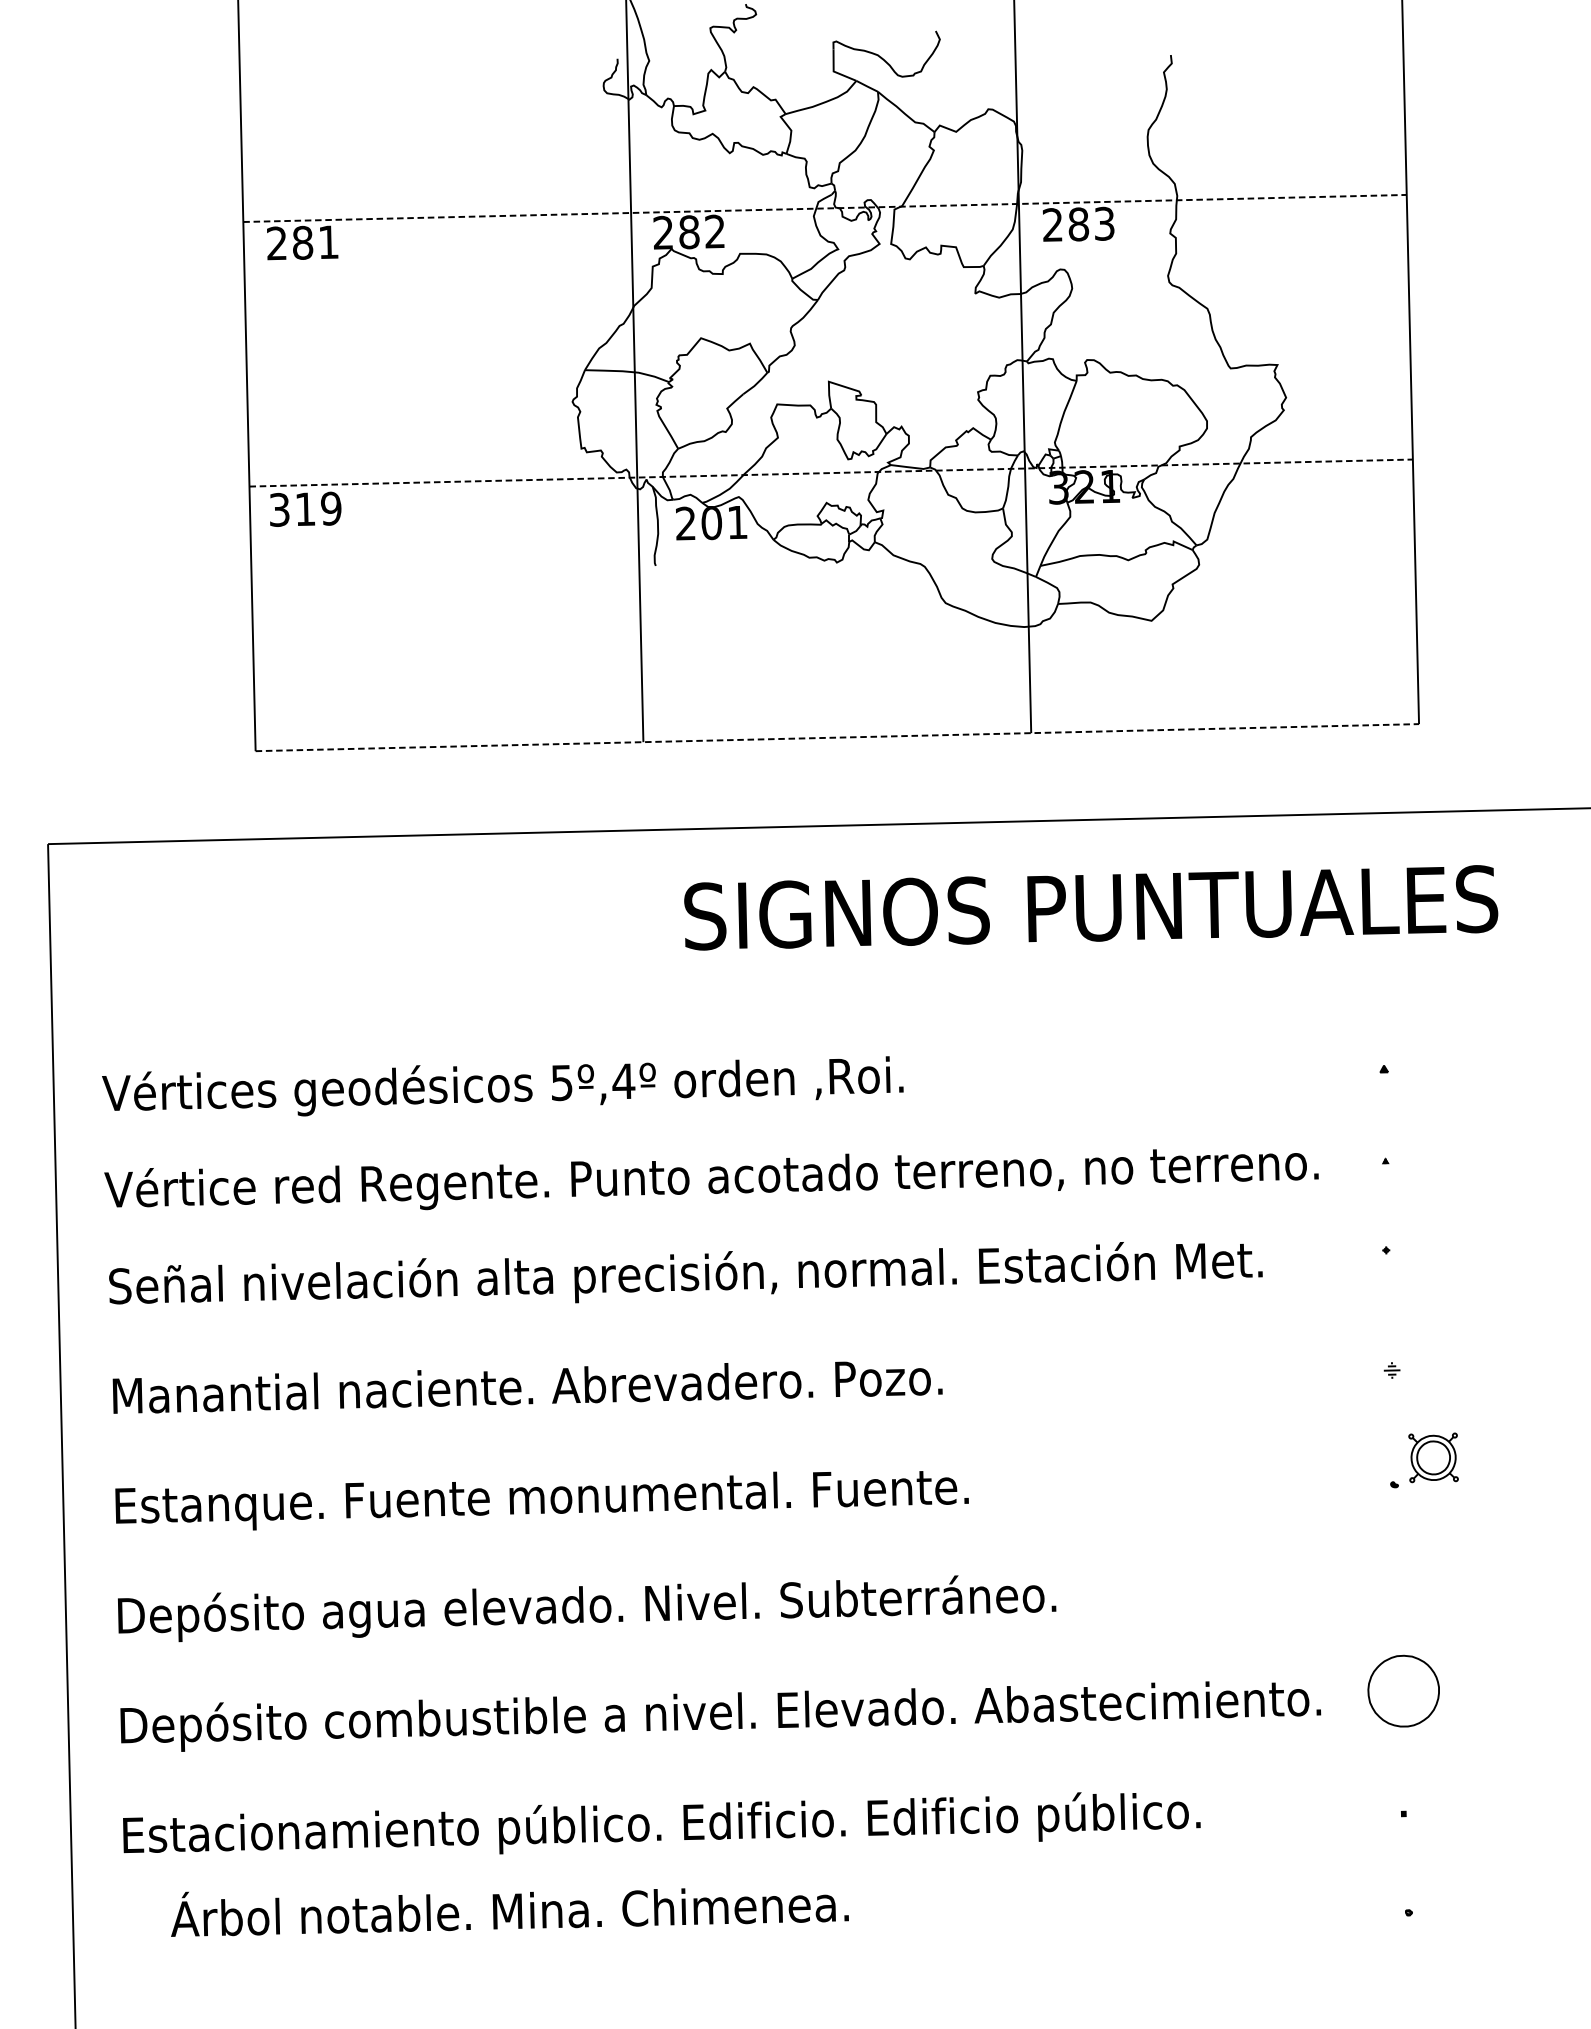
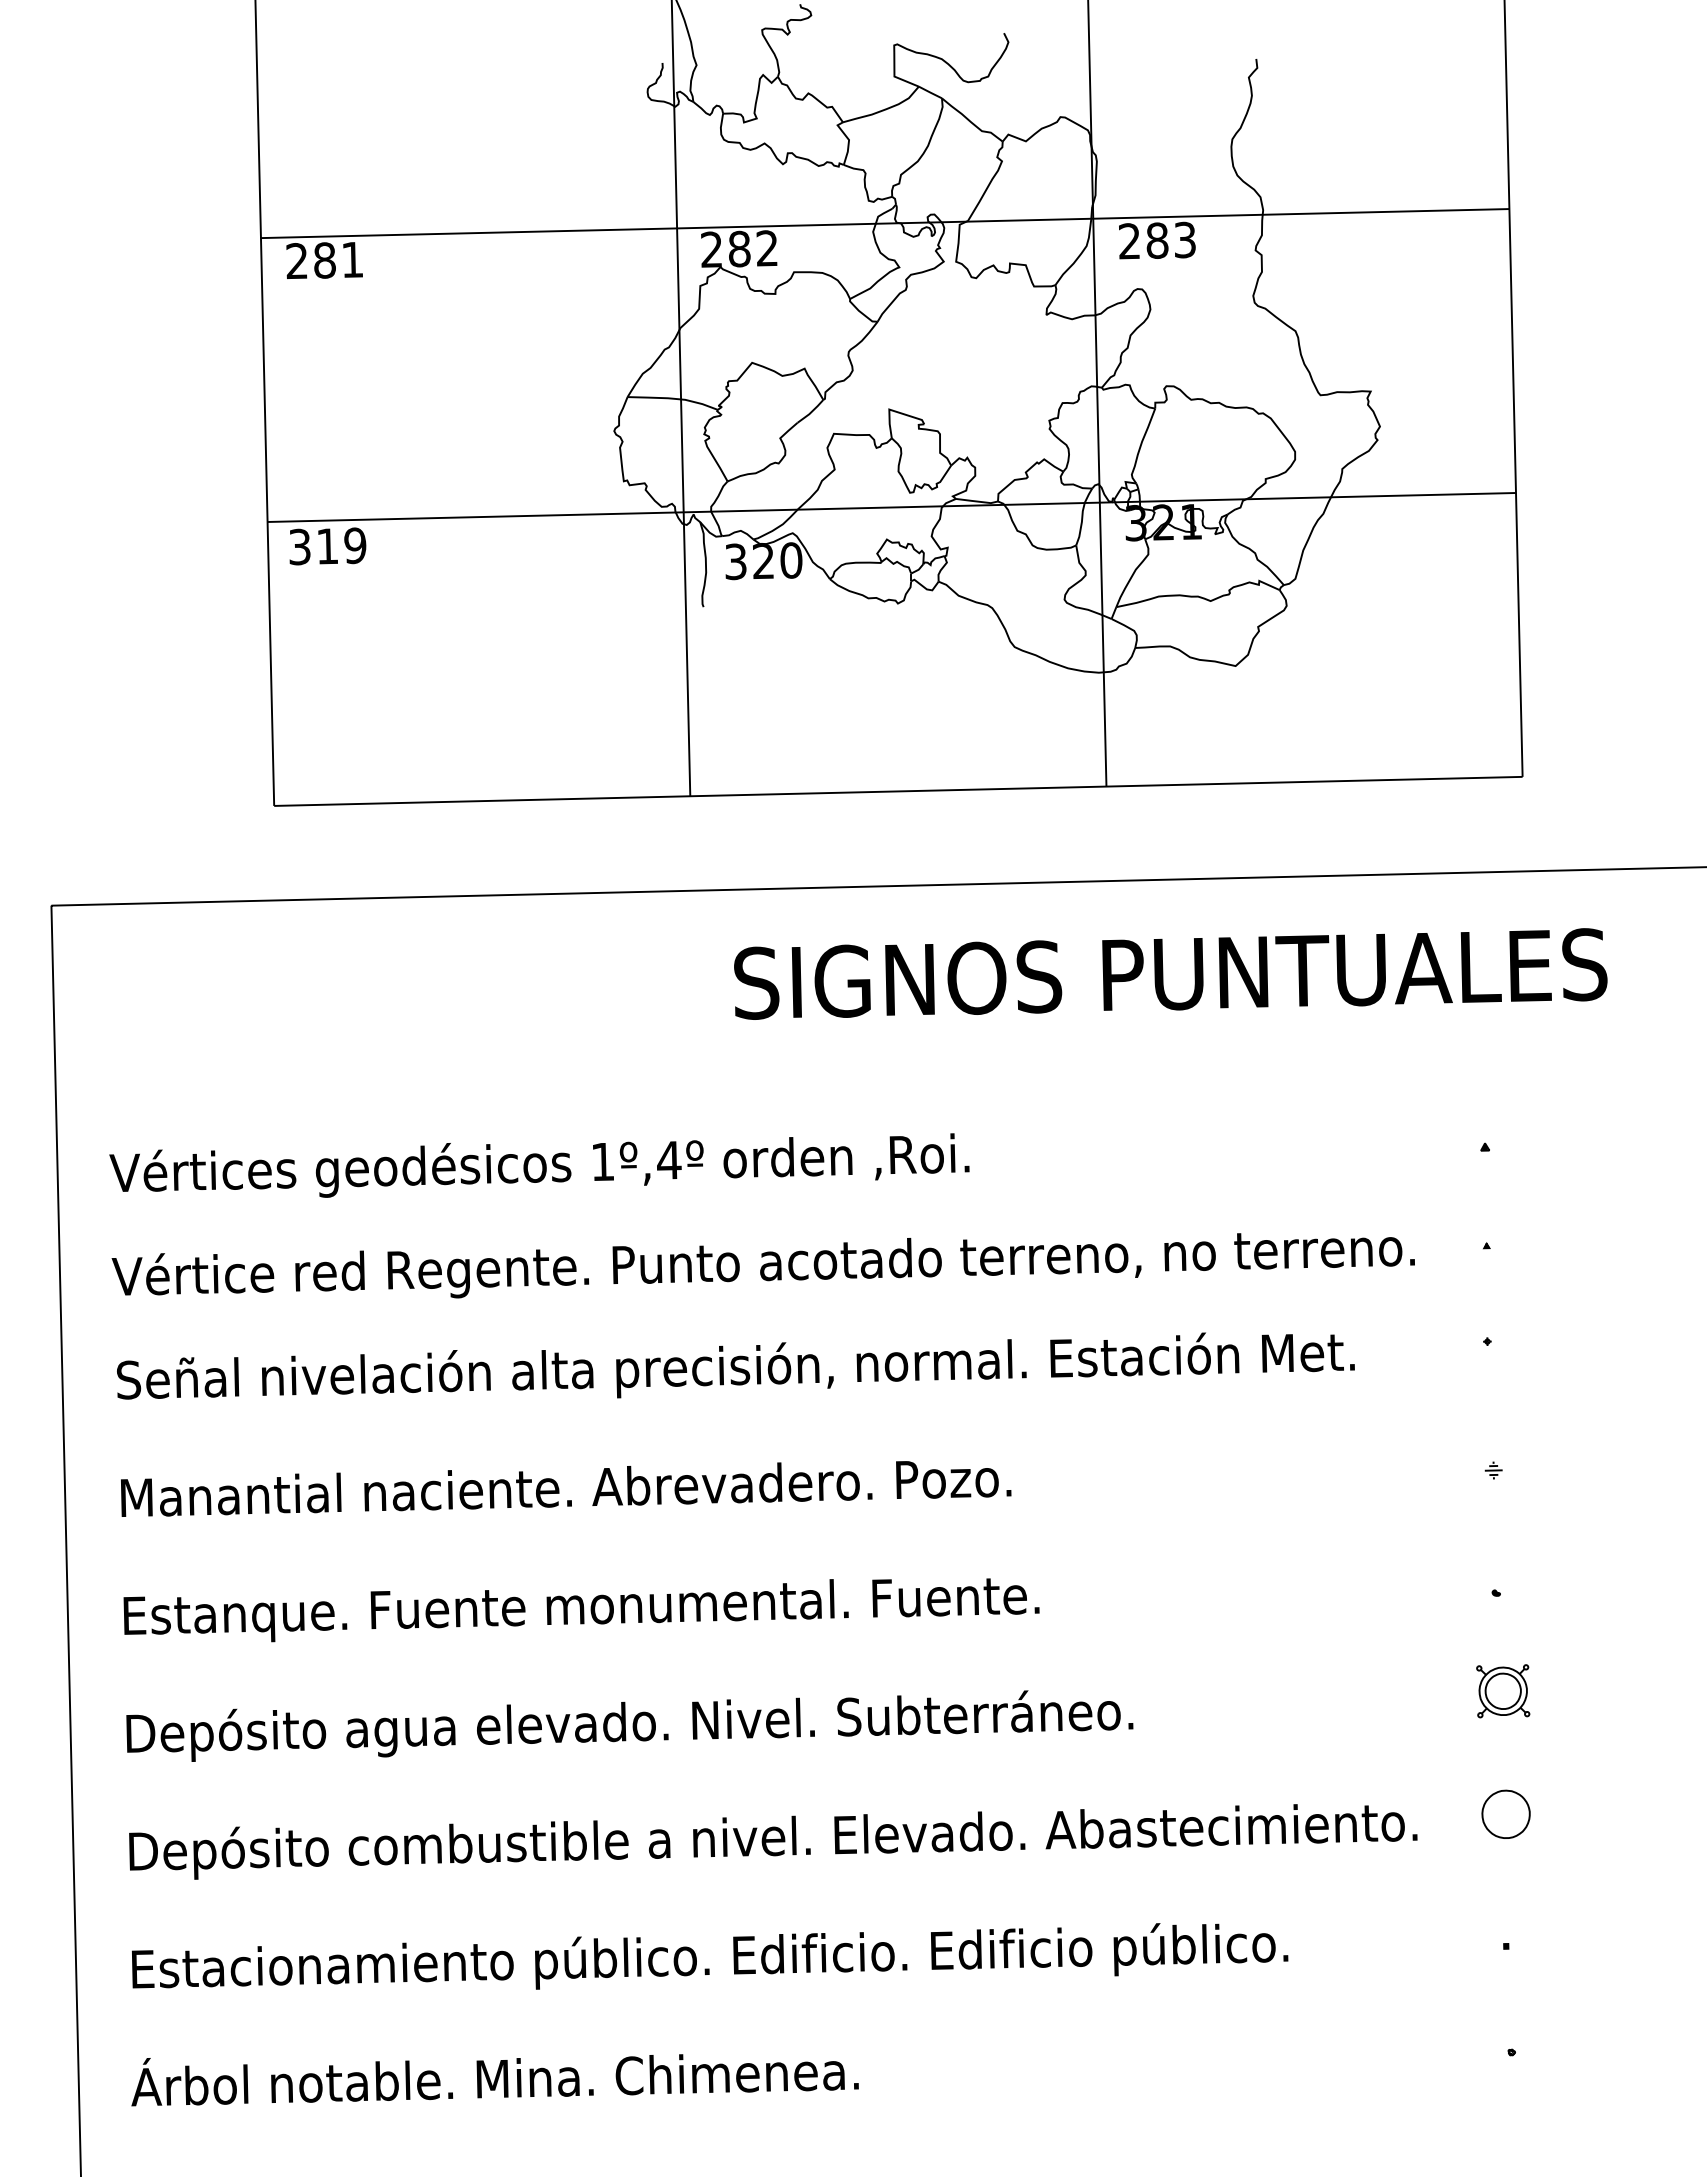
line: (825, 208) -> (885, 223), dashed -> solid
line: (831, 473) -> (892, 507), dashed -> solid
text: (711, 523) -> (763, 561), 201 -> 320
line: (837, 737) -> (898, 791), dashed -> solid
text: (561, 1082) -> (602, 1161), 5º,4º -> 1º,4º
part: (1433, 1458) -> (1503, 1691), moved
part: (1403, 1690) -> (1505, 1813), size x0.62
text: (509, 1912) -> (494, 2080), moved

